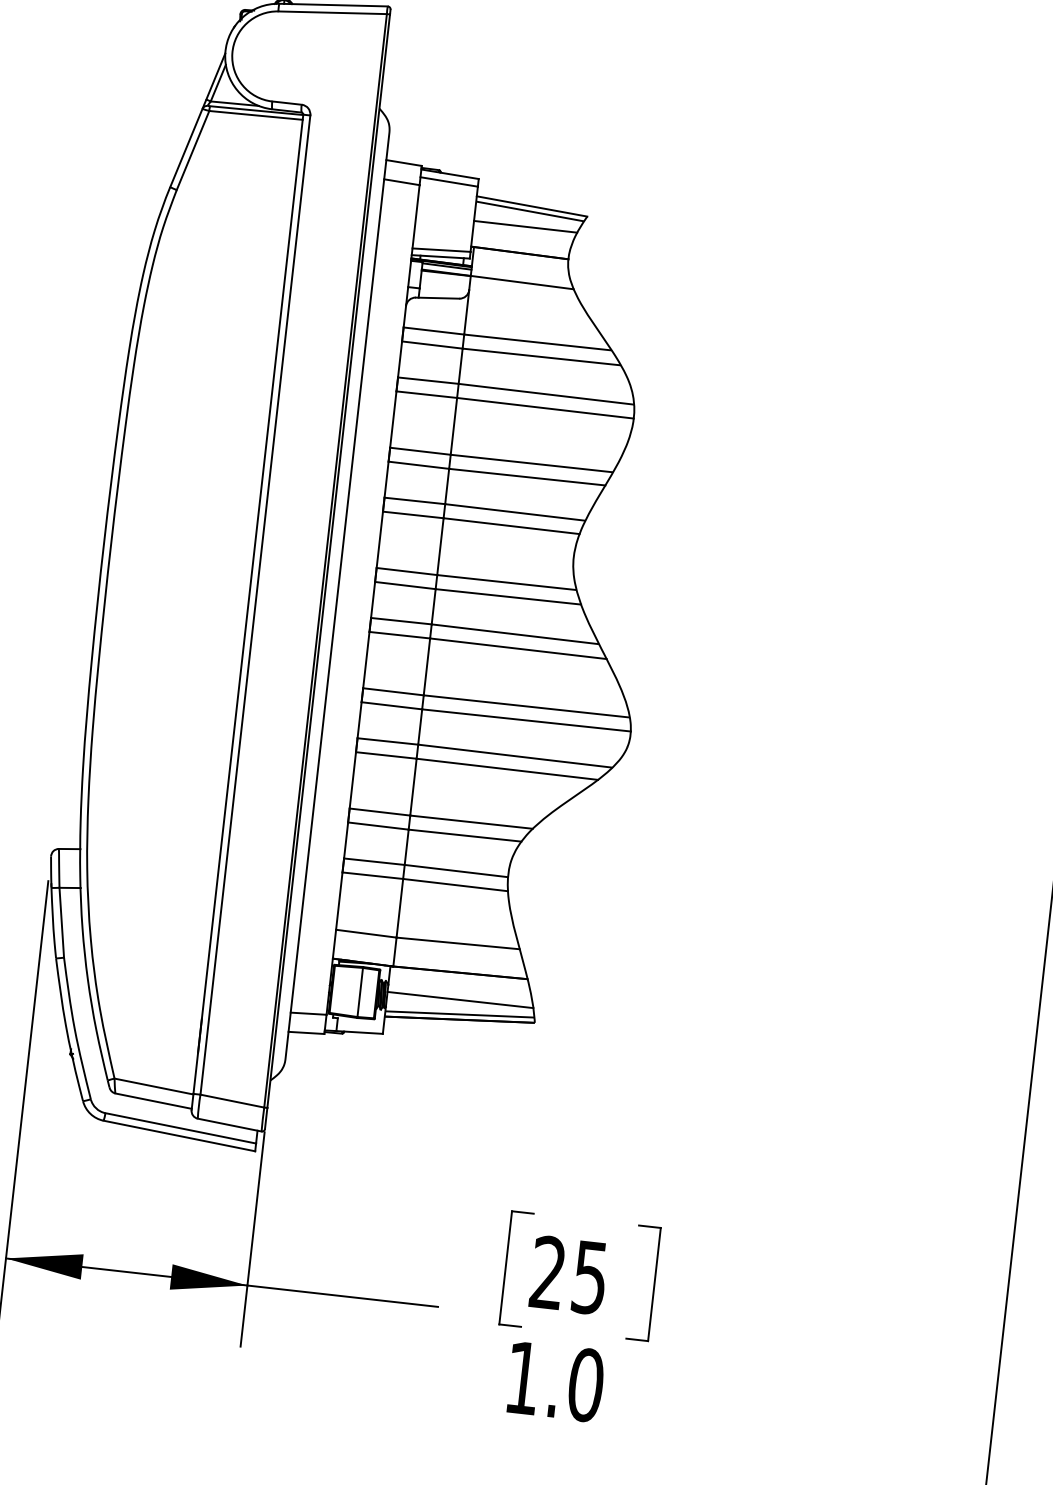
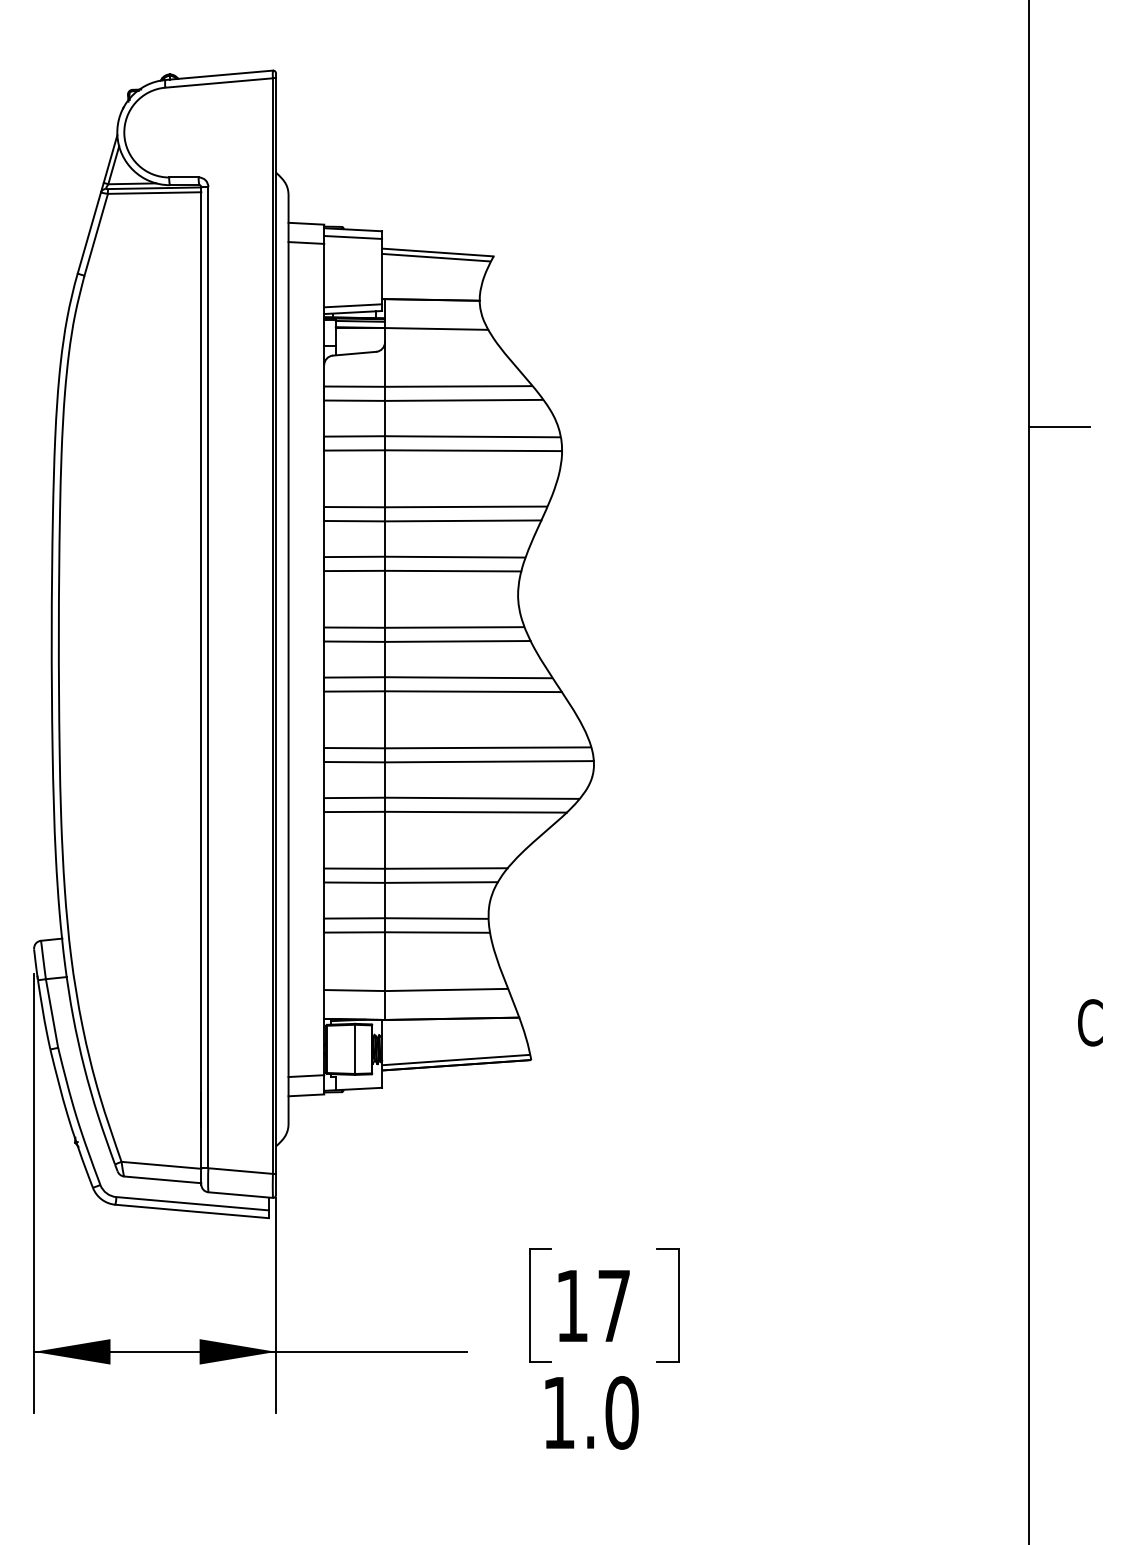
line: (525, 226) -> (433, 273), removed
line: (460, 999) -> (455, 1045), removed
text: (568, 1275) -> (592, 1306), 25 -> 17

